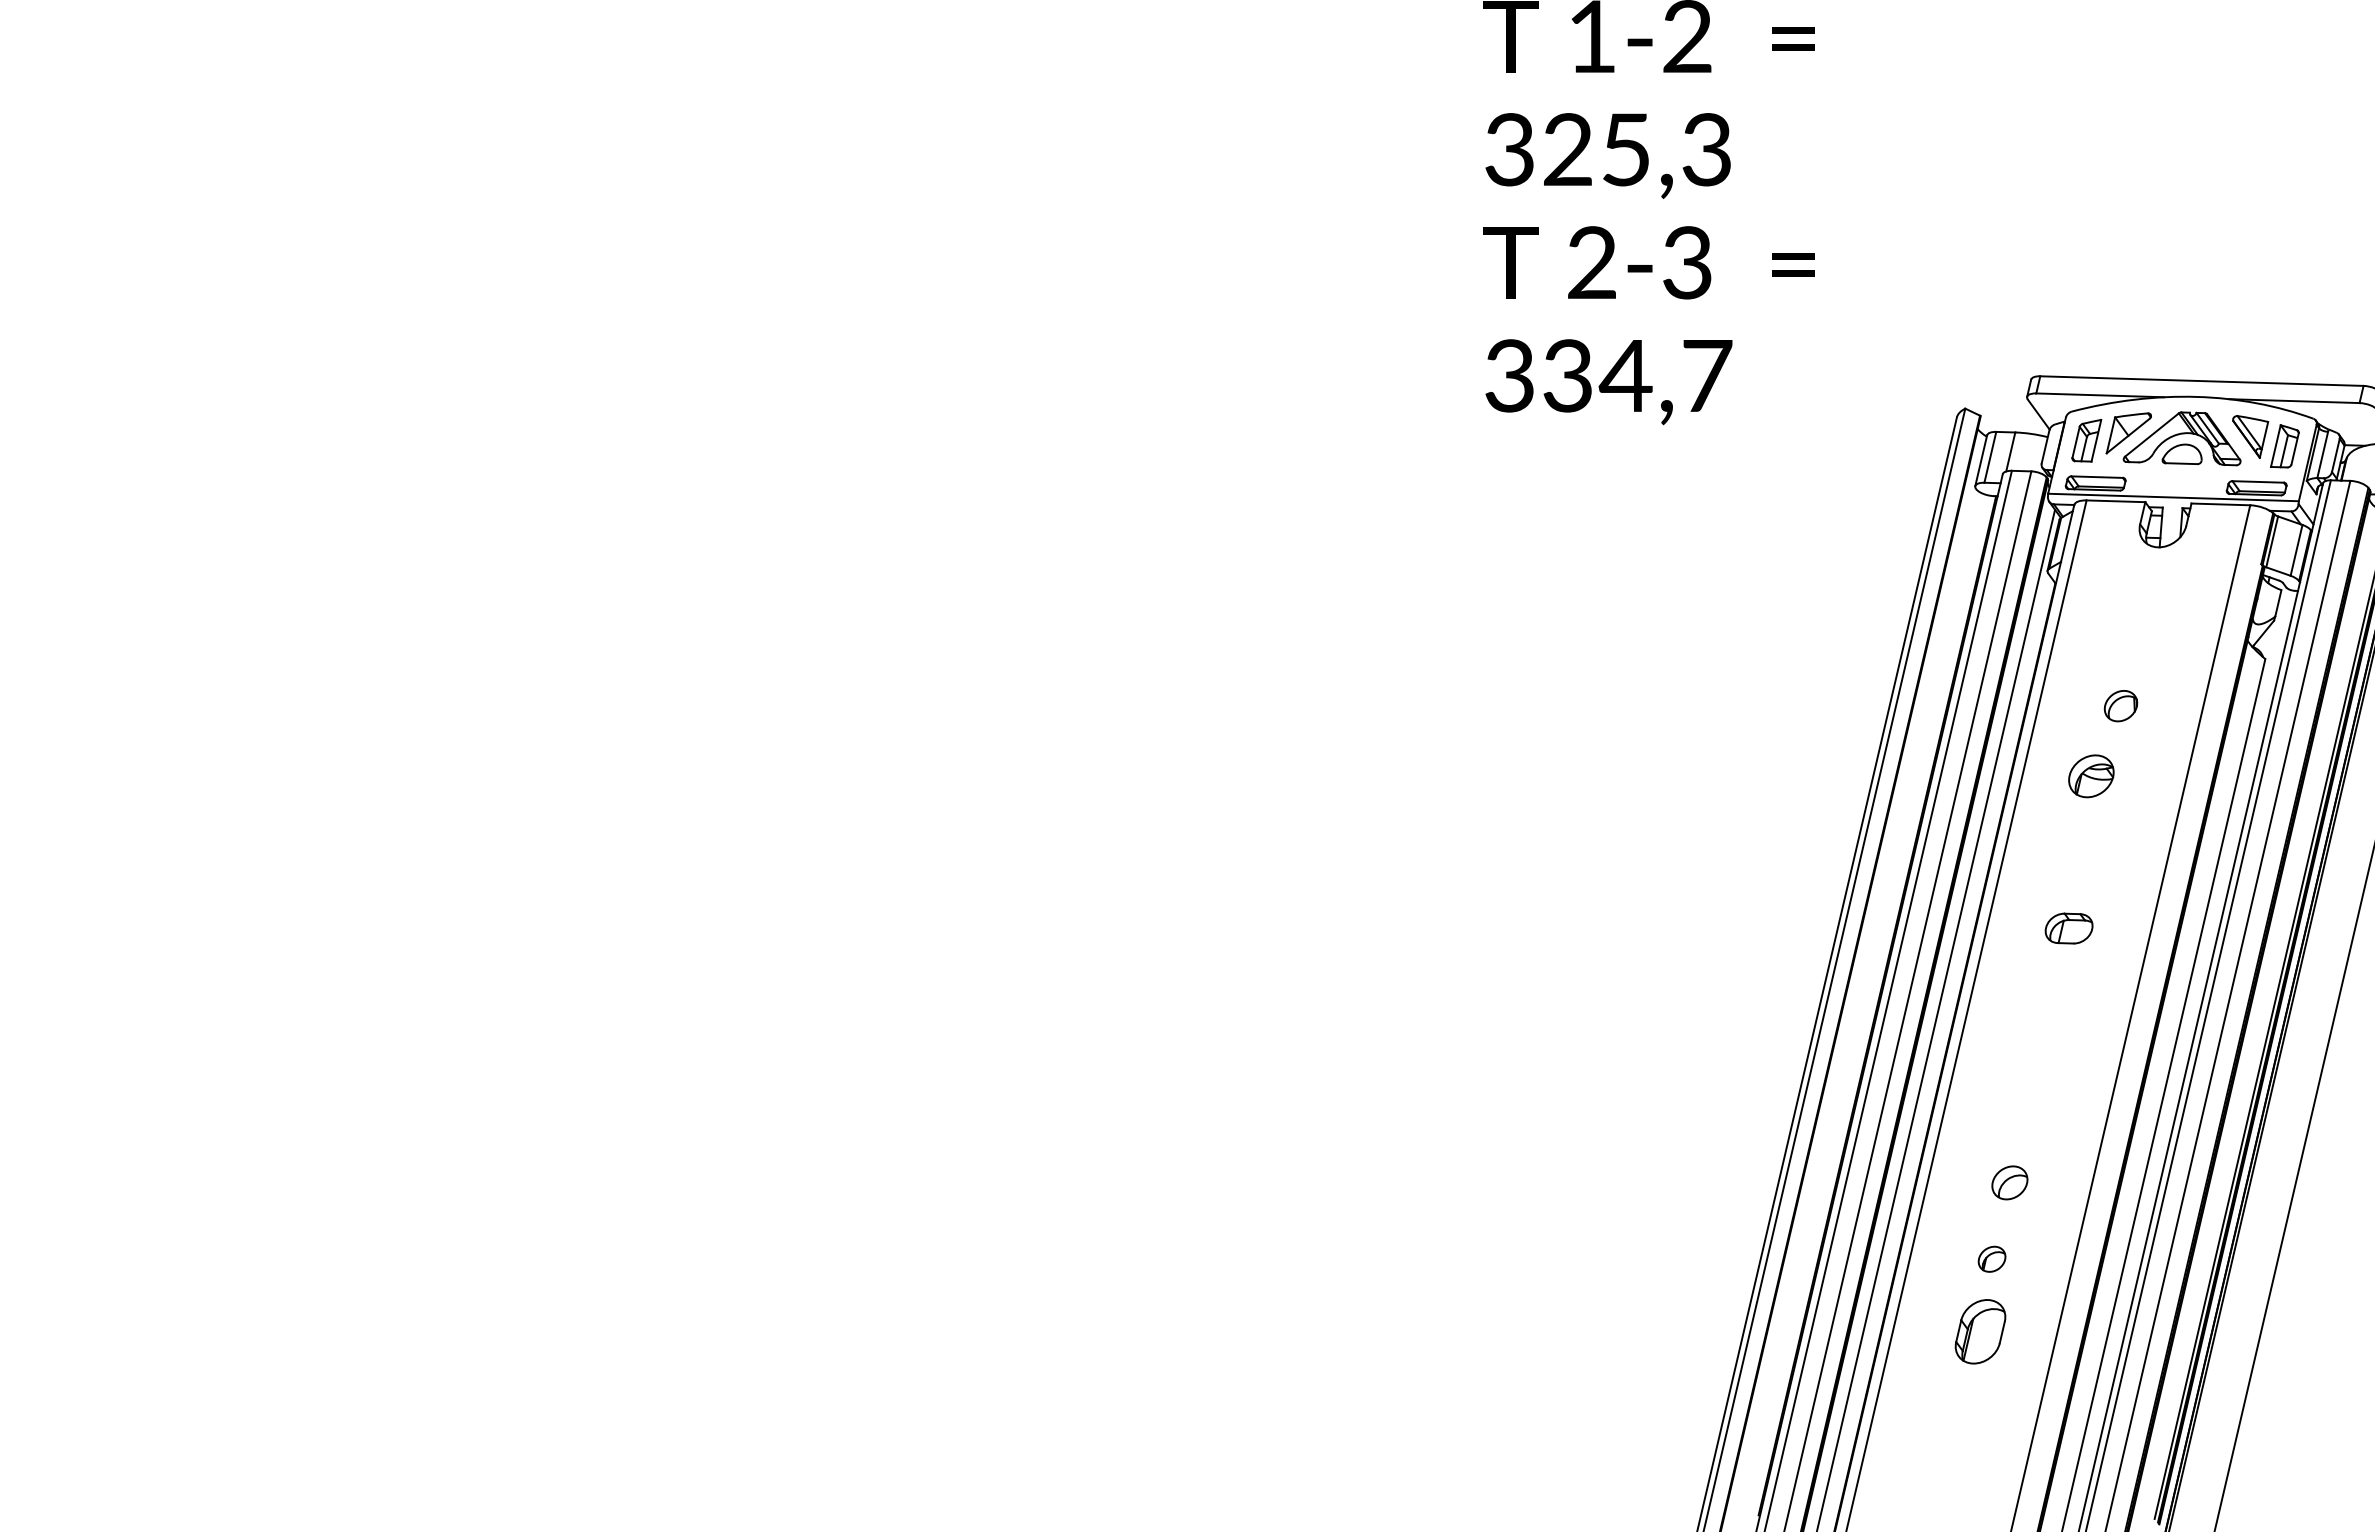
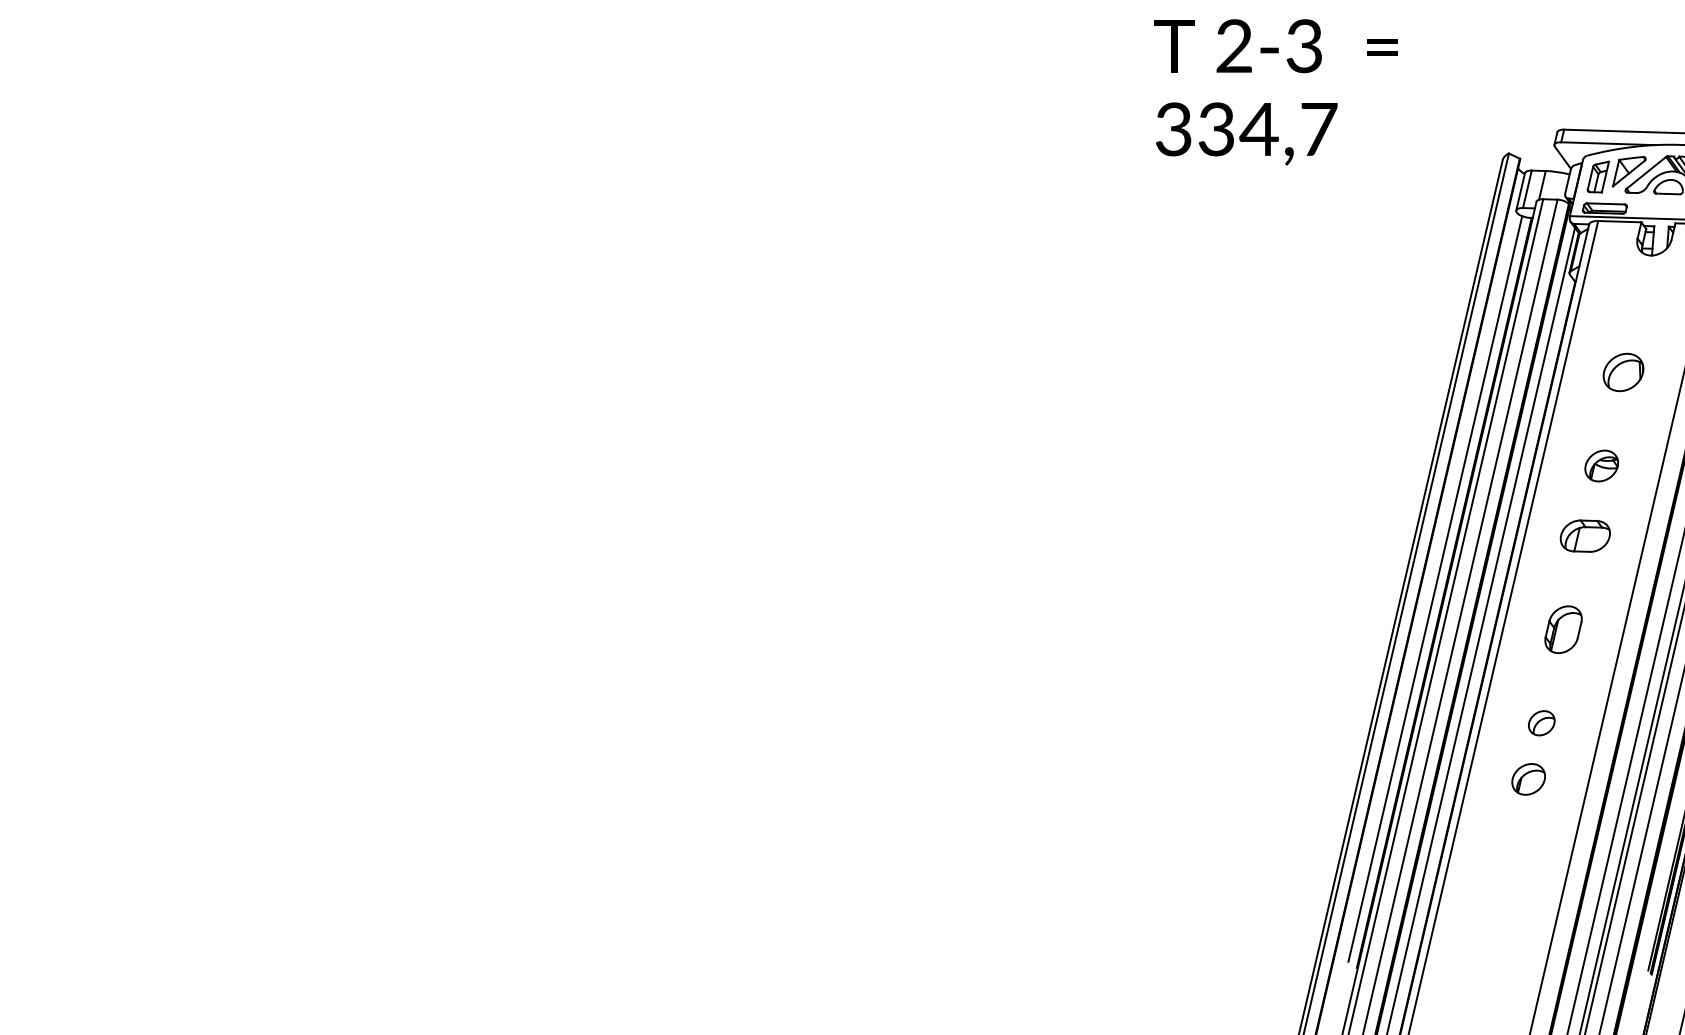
part: (2120, 705) -> (1623, 371), size x1.67
part: (2091, 776) -> (1601, 466), moved
part: (2068, 928) -> (1584, 536), size x1.43
line: (1865, 1000) -> (1435, 589), added
part: (1991, 1259) -> (1528, 779), size x1.67
part: (1980, 1331) -> (1563, 629), moved

